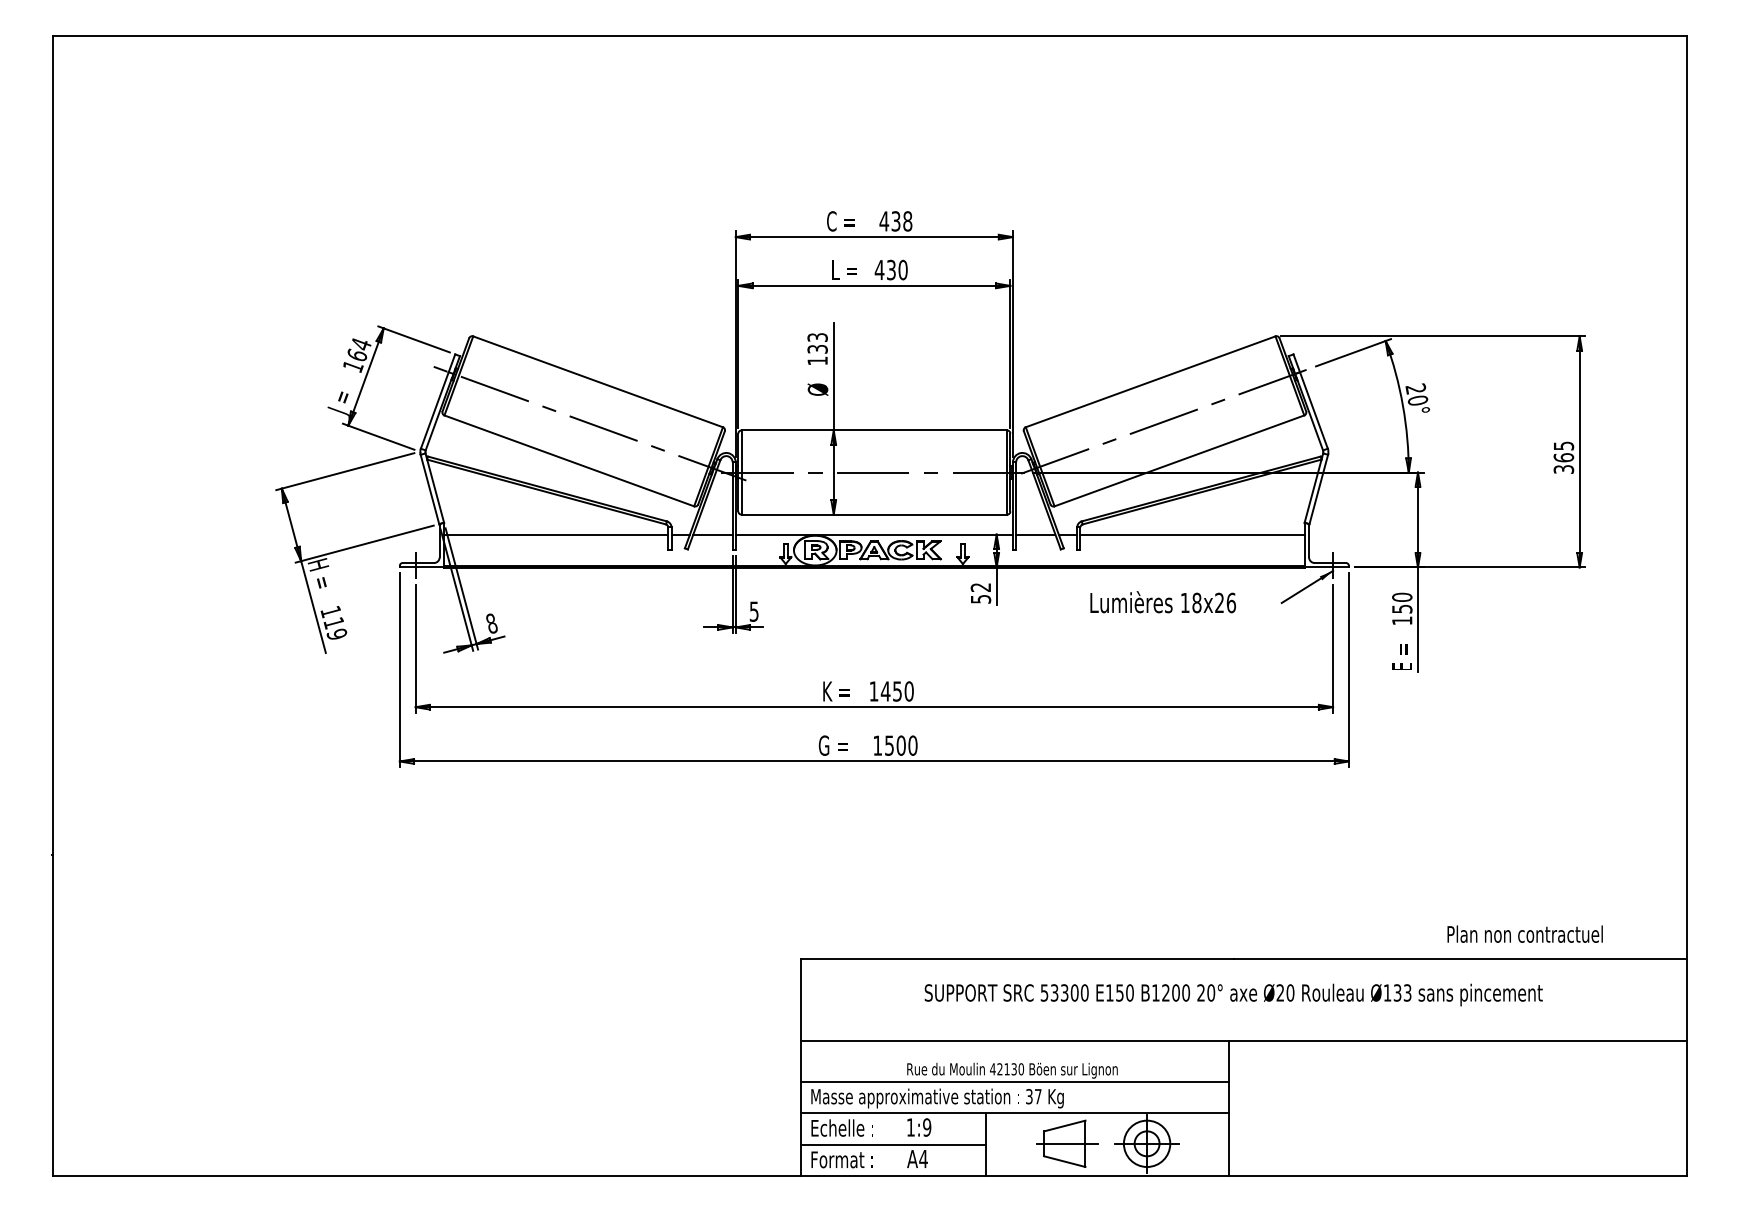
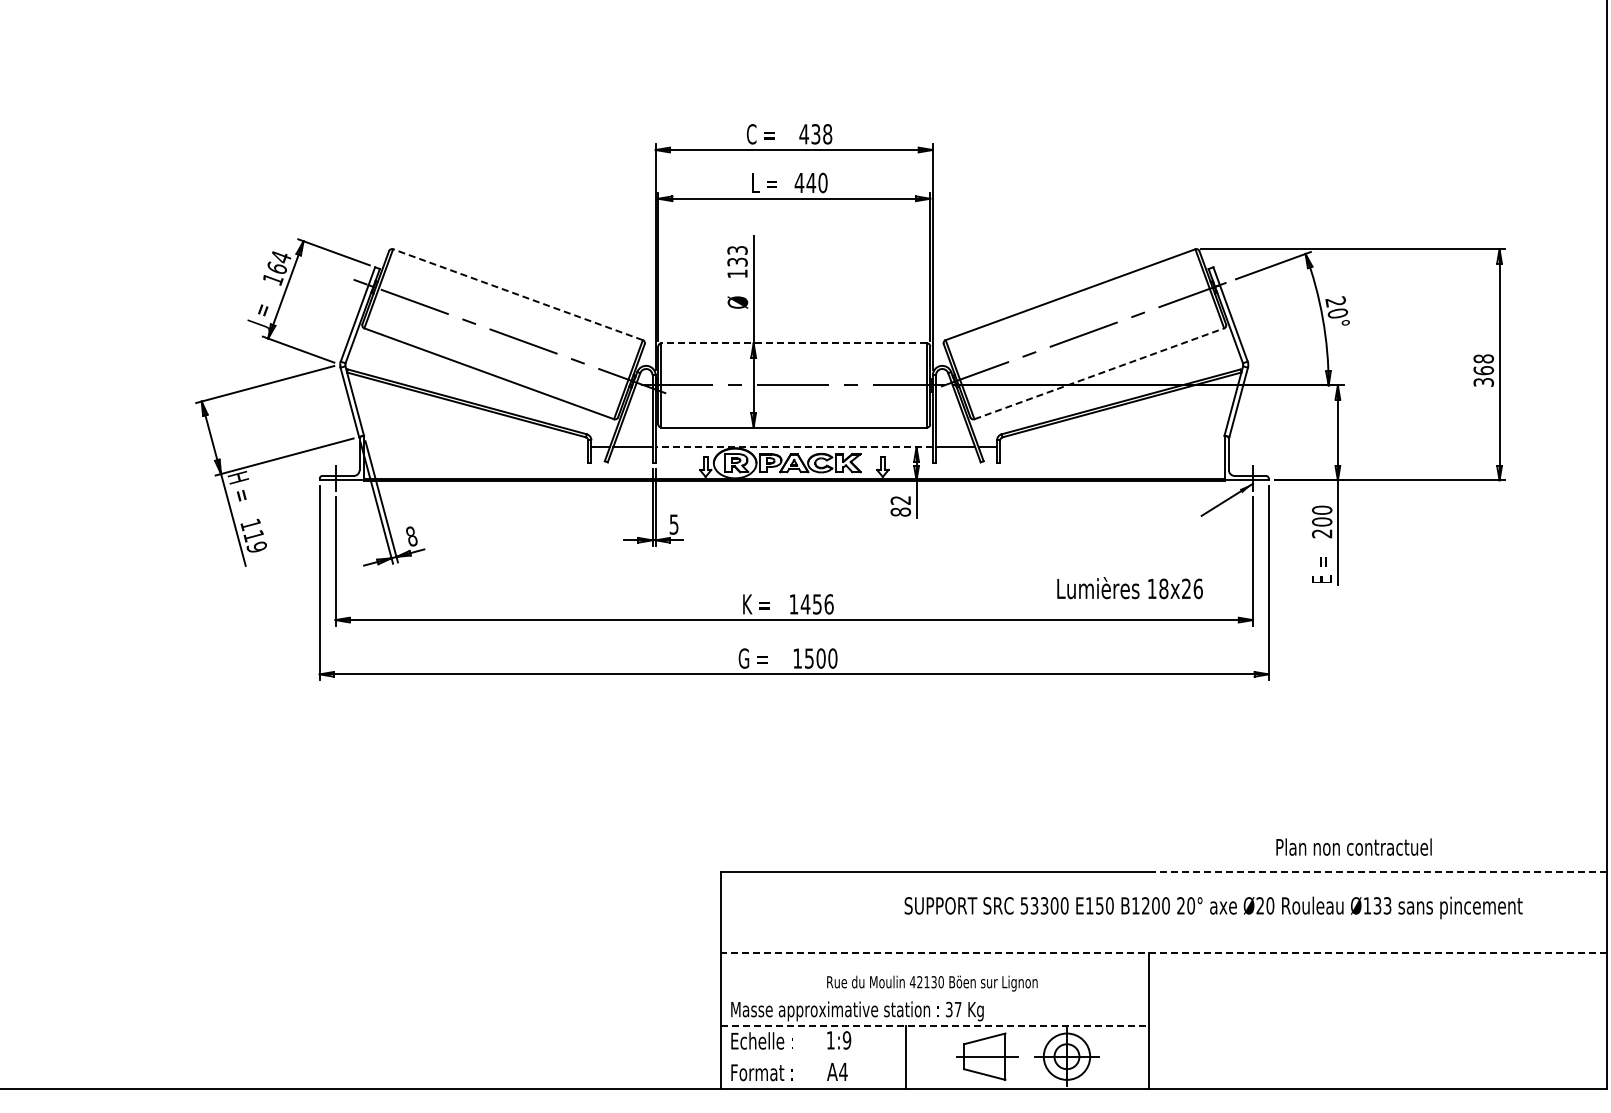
text: (891, 269) -> (811, 182), 430 -> 440
line: (598, 381) -> (518, 294), solid -> dashed
line: (874, 430) -> (794, 343), solid -> dashed
text: (1563, 445) -> (1483, 358), 365 -> 368
line: (1179, 460) -> (1099, 373), solid -> dashed
line: (556, 534) -> (476, 447), removed
line: (874, 534) -> (794, 447), solid -> dashed
line: (1192, 534) -> (1112, 447), removed
text: (980, 598) -> (900, 511), 52 -> 82
text: (1163, 602) -> (1130, 588), moved
text: (1402, 614) -> (1322, 527), 150 -> 200
text: (908, 691) -> (828, 604), 1450 -> 1456
text: (1524, 933) -> (1353, 846), moved
line: (1459, 959) -> (1379, 872), solid -> dashed
text: (1233, 994) -> (1213, 907), moved
line: (1243, 1040) -> (1163, 953), solid -> dashed
line: (1014, 1081) -> (934, 994), removed
line: (1015, 1113) -> (935, 1026), solid -> dashed
line: (893, 1144) -> (813, 1057), removed

